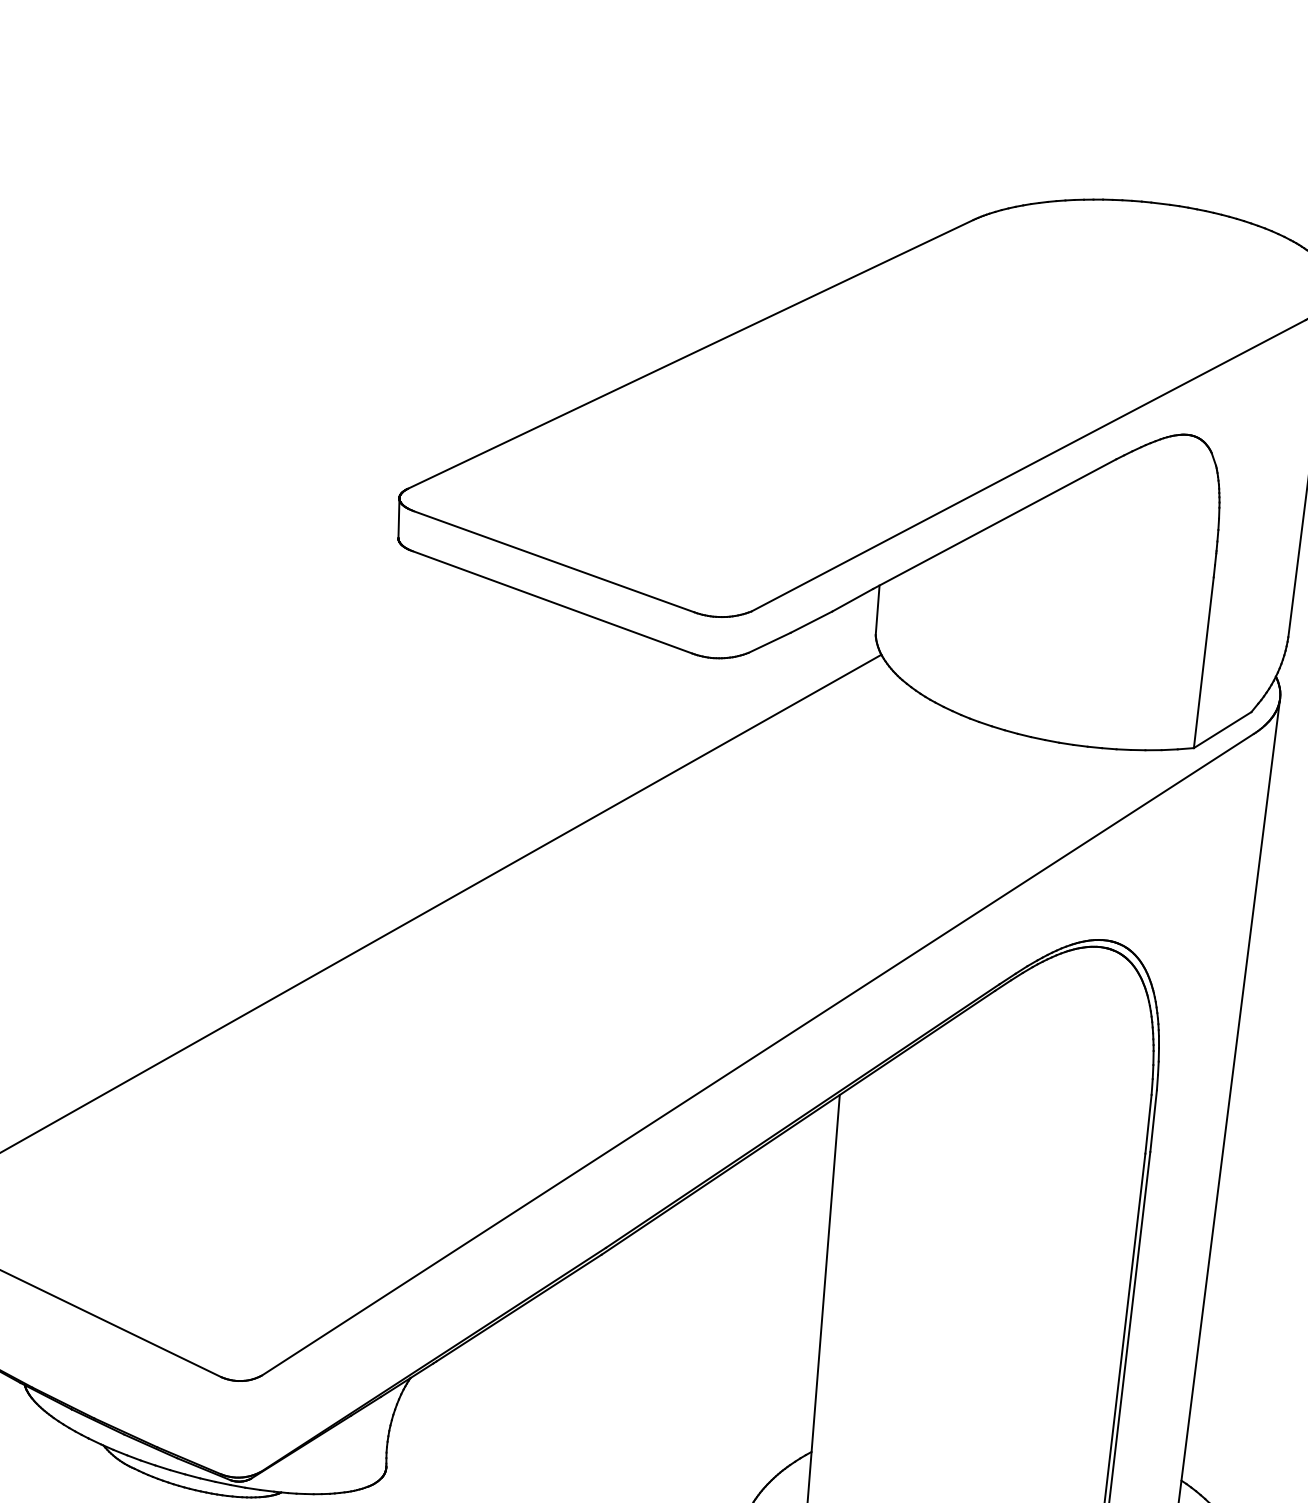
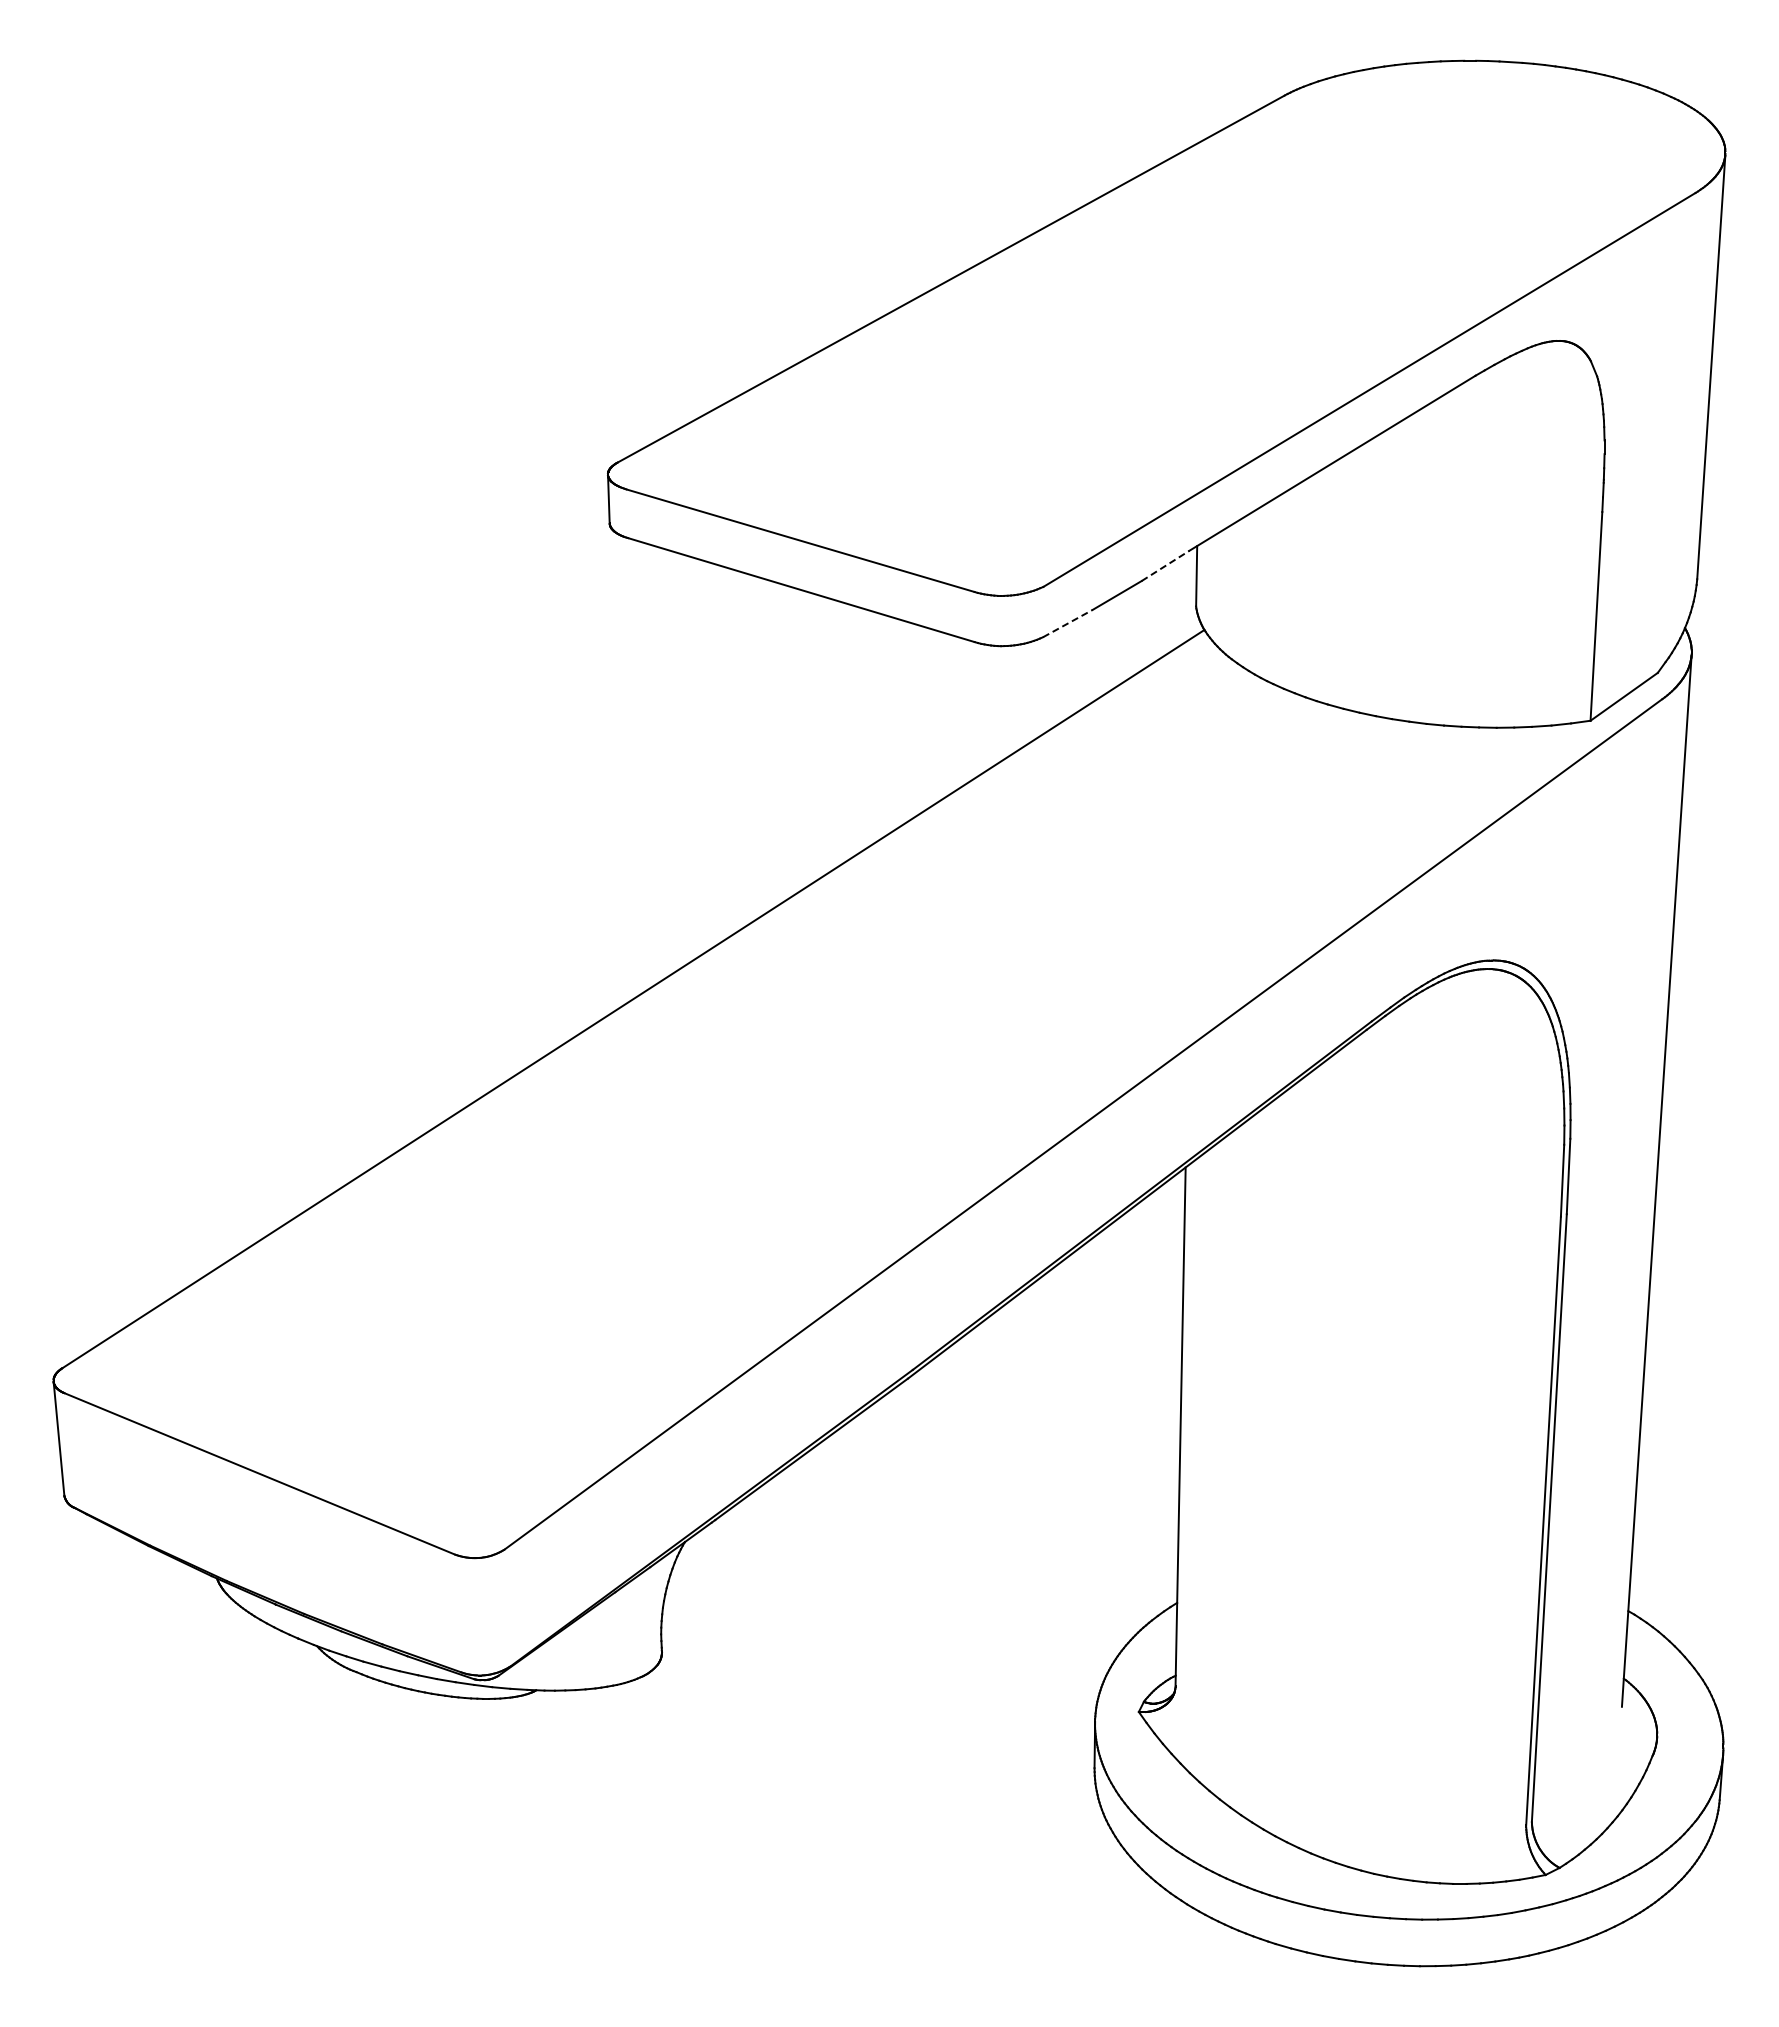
line: (853, 600) -> (1166, 565), solid -> dashed
line: (770, 642) -> (1068, 623), solid -> dashed

